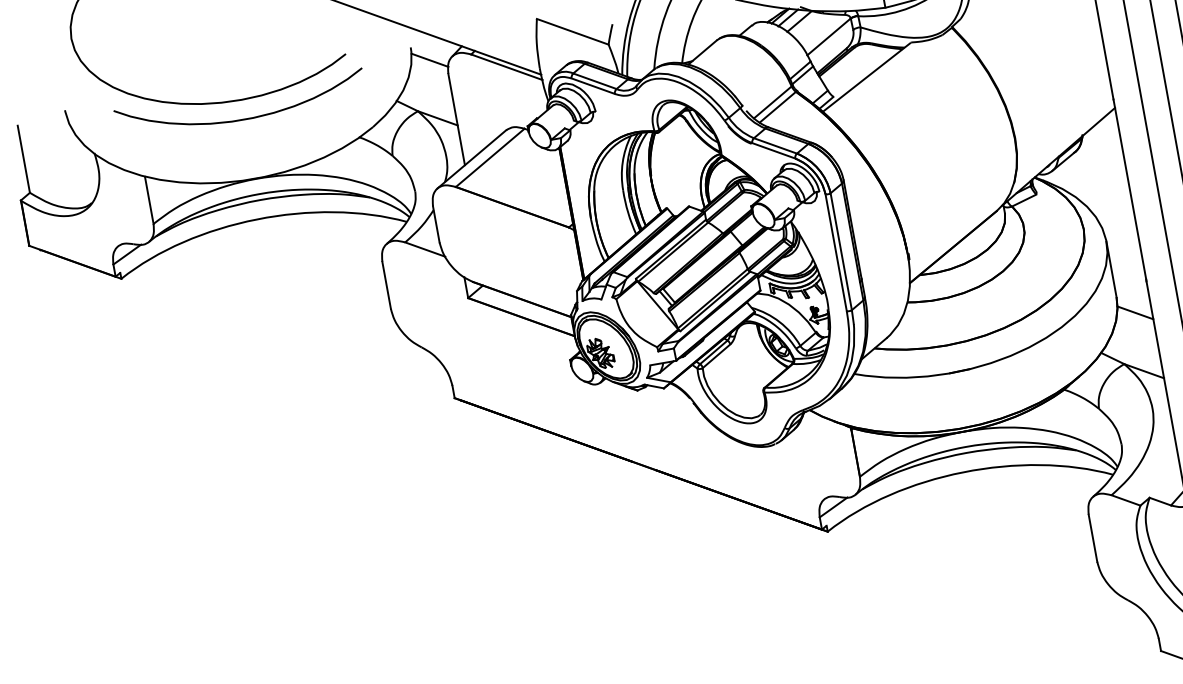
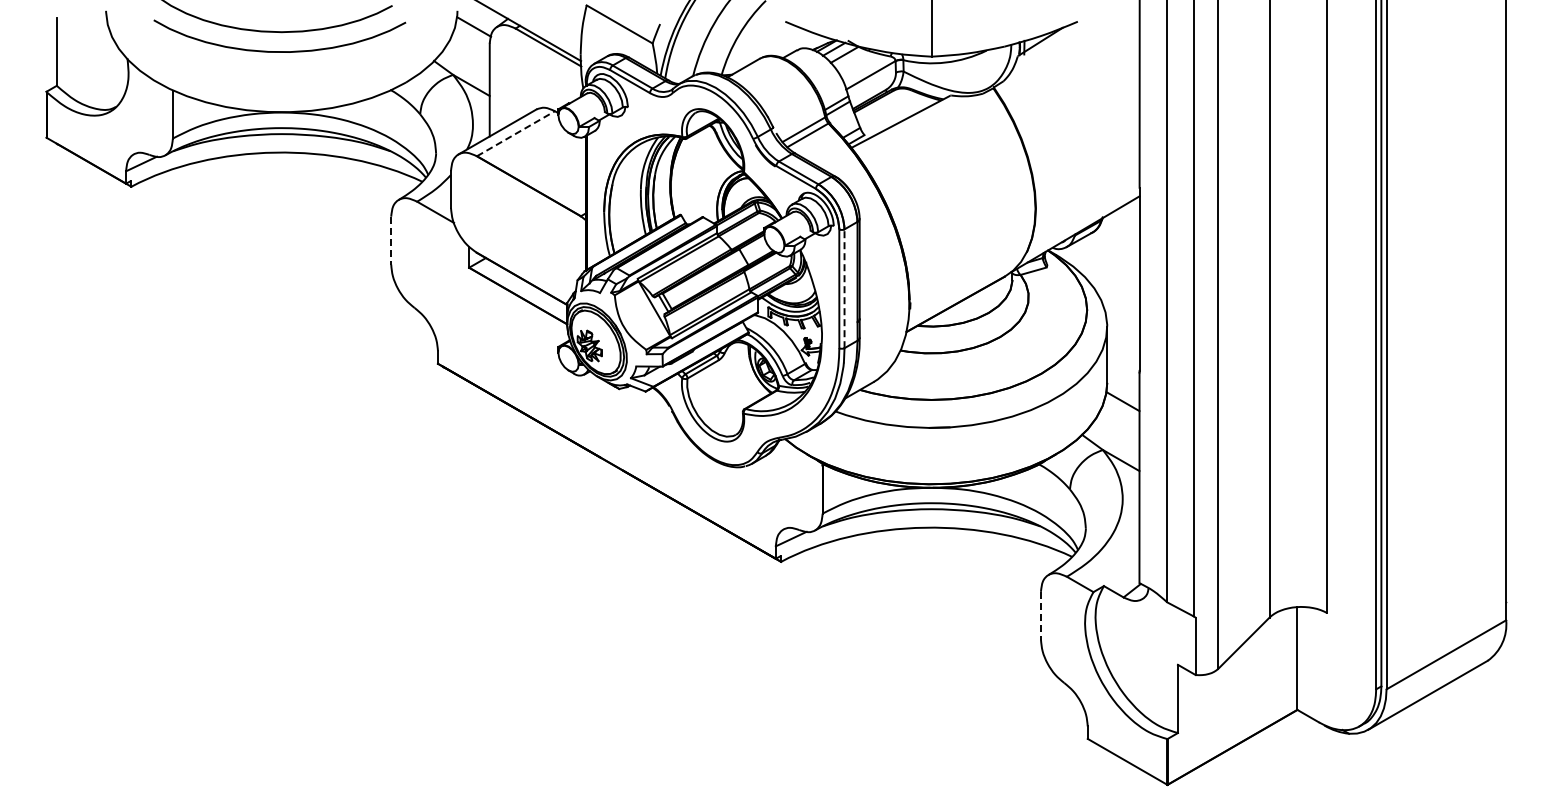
line: (490, 157) -> (516, 133), solid -> dashed
line: (841, 251) -> (844, 288), solid -> dashed
line: (386, 285) -> (391, 240), solid -> dashed
line: (1092, 538) -> (1040, 615), solid -> dashed

